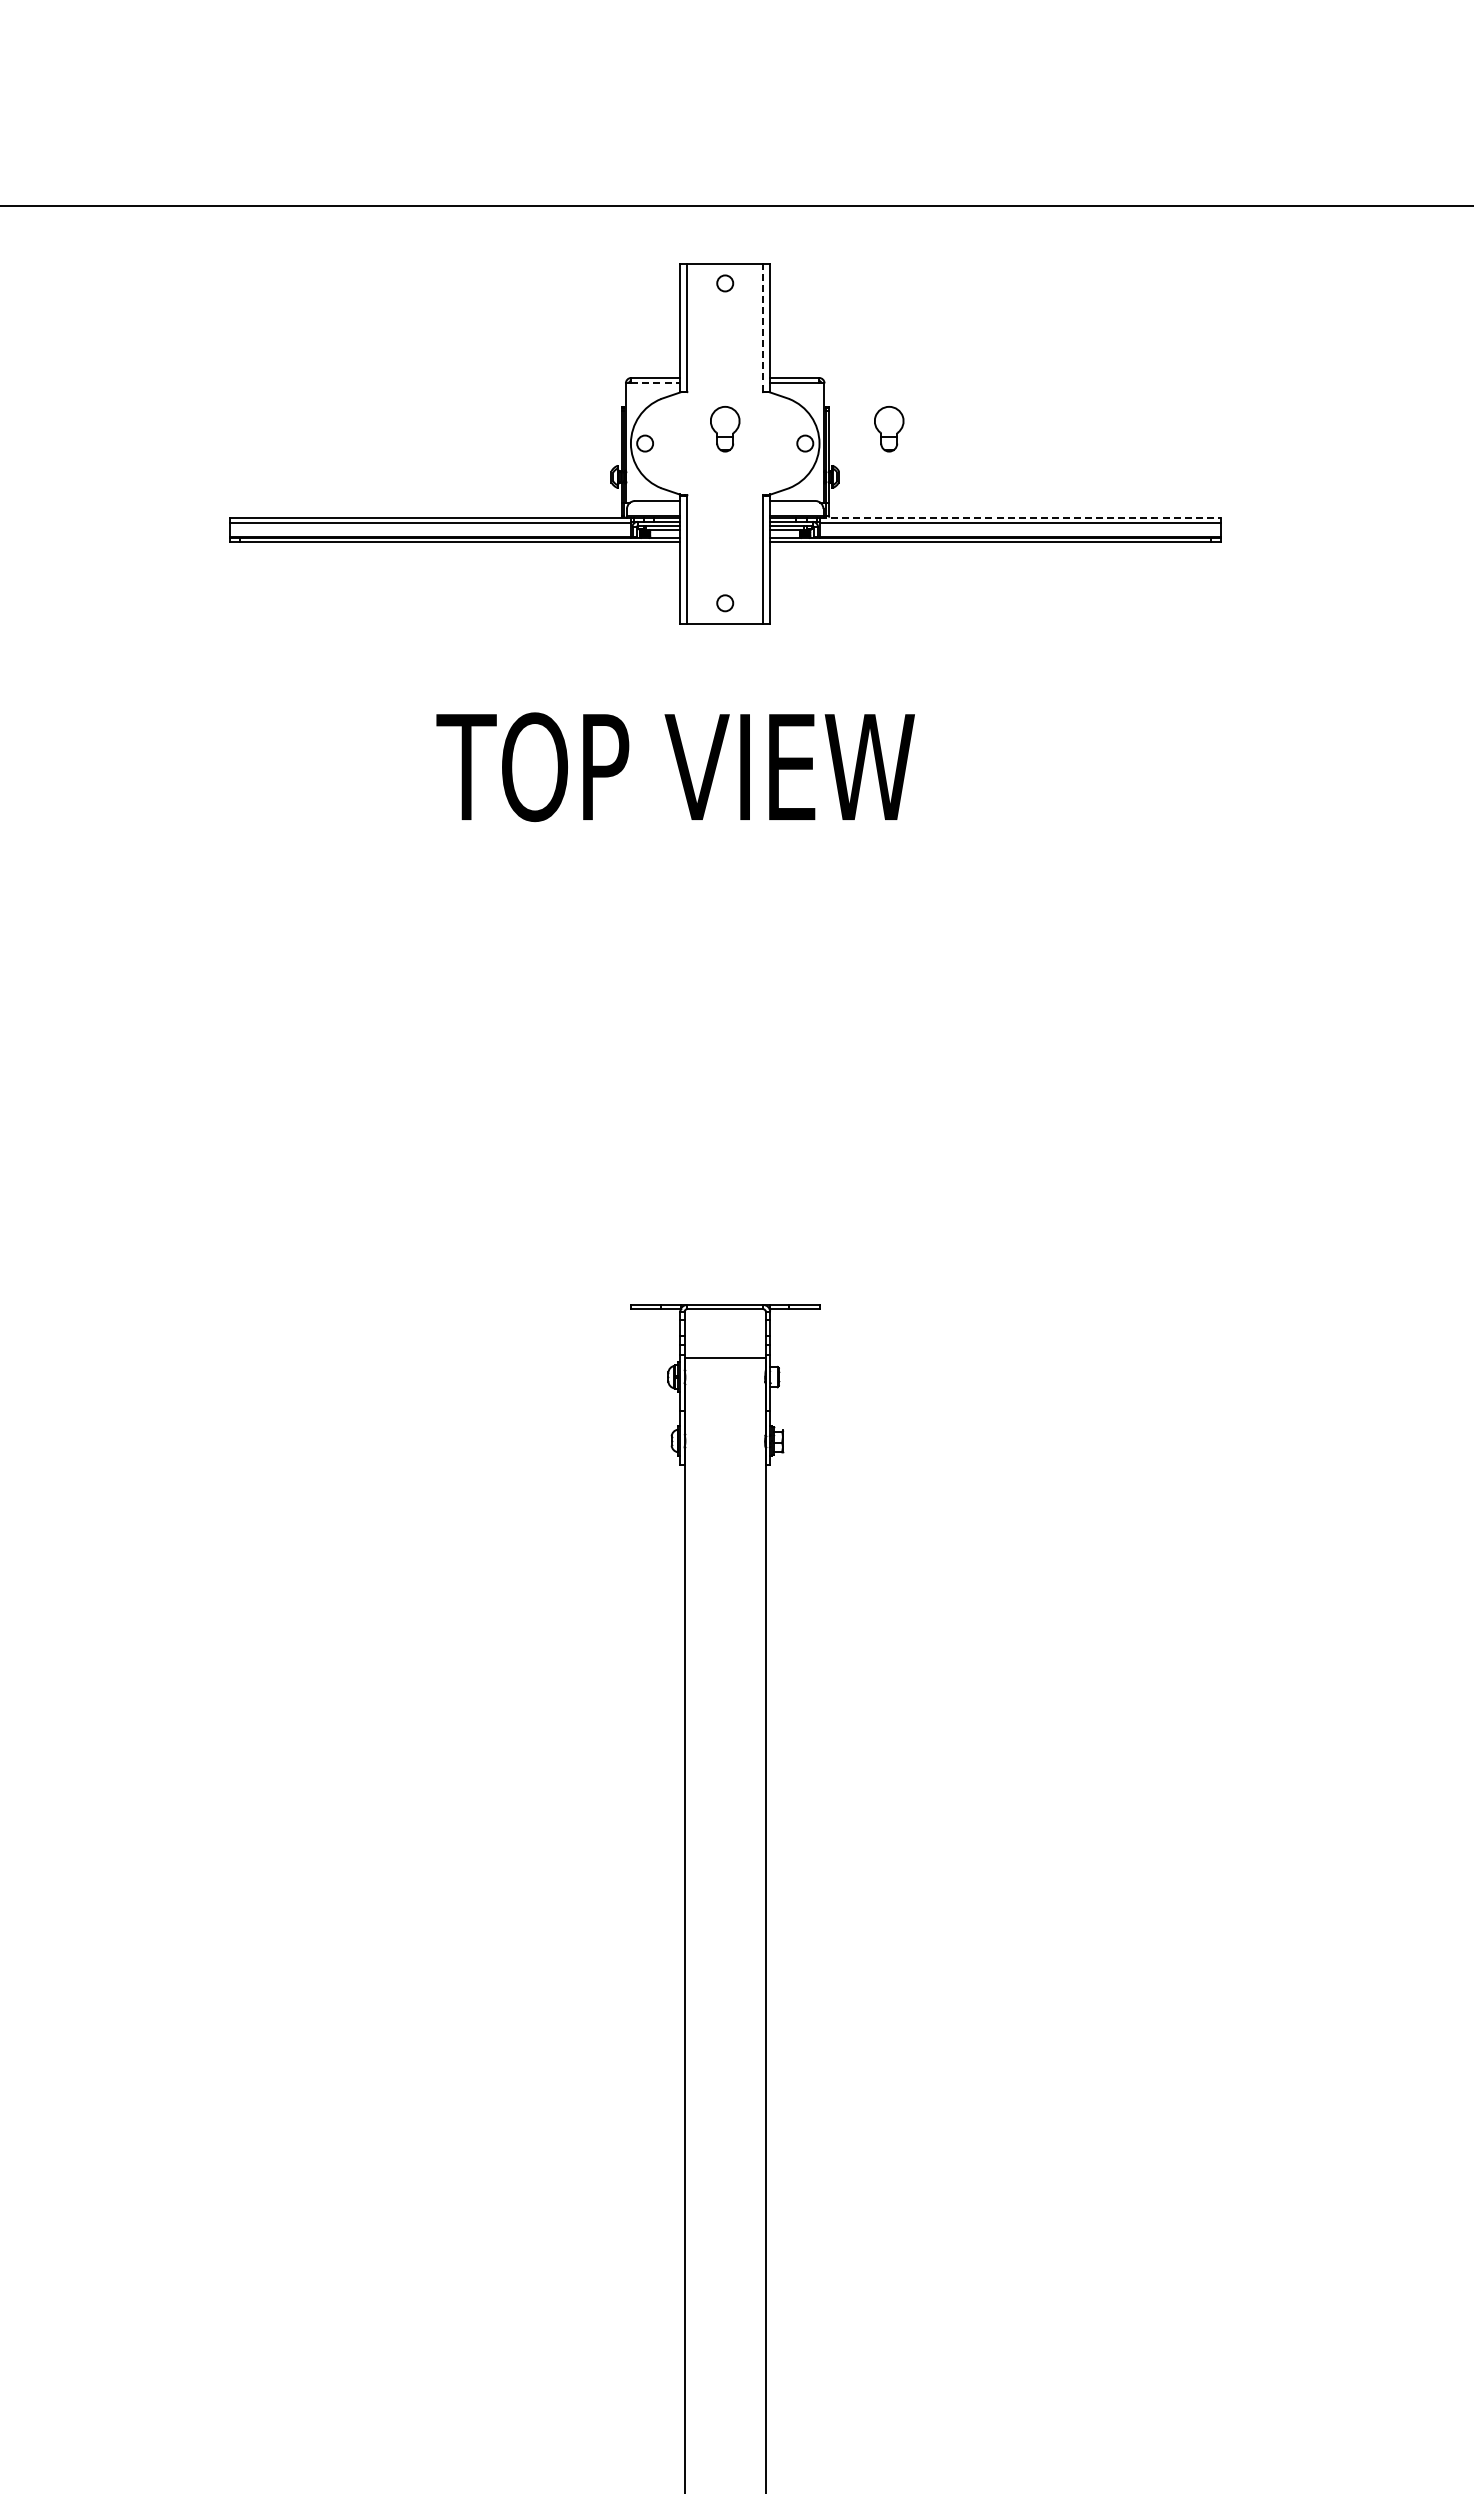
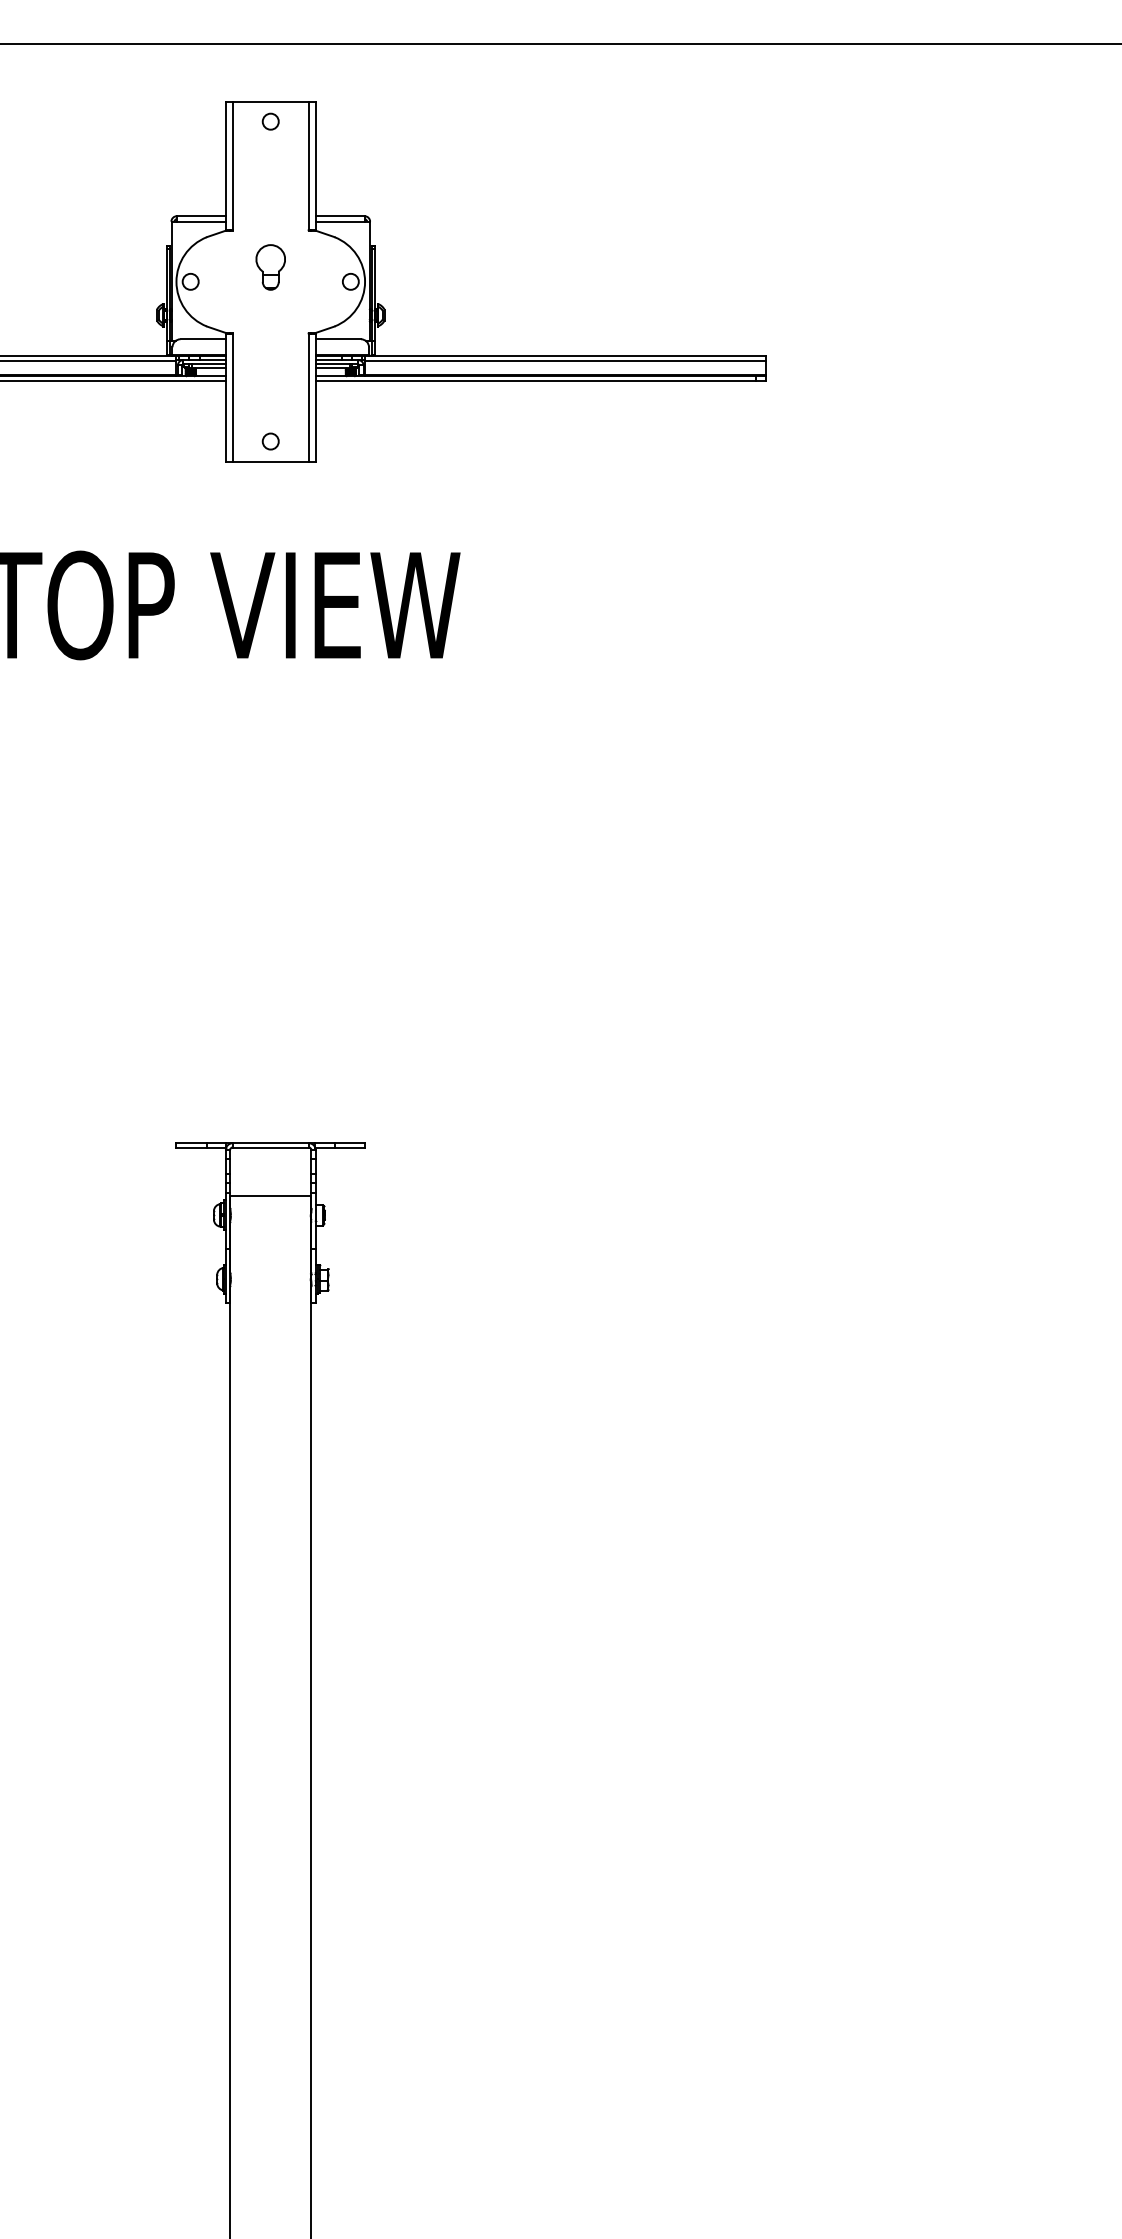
line: (763, 327) -> (309, 165), dashed -> solid
line: (656, 383) -> (202, 221), dashed -> solid
part: (889, 429) -> (435, 267), removed
line: (1020, 517) -> (566, 355), dashed -> solid

